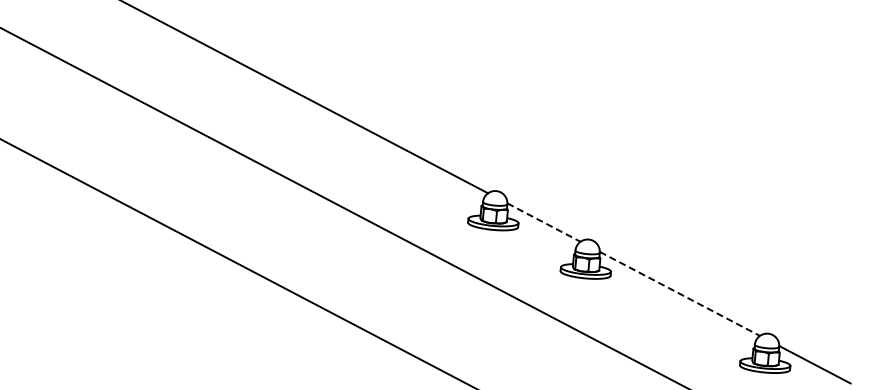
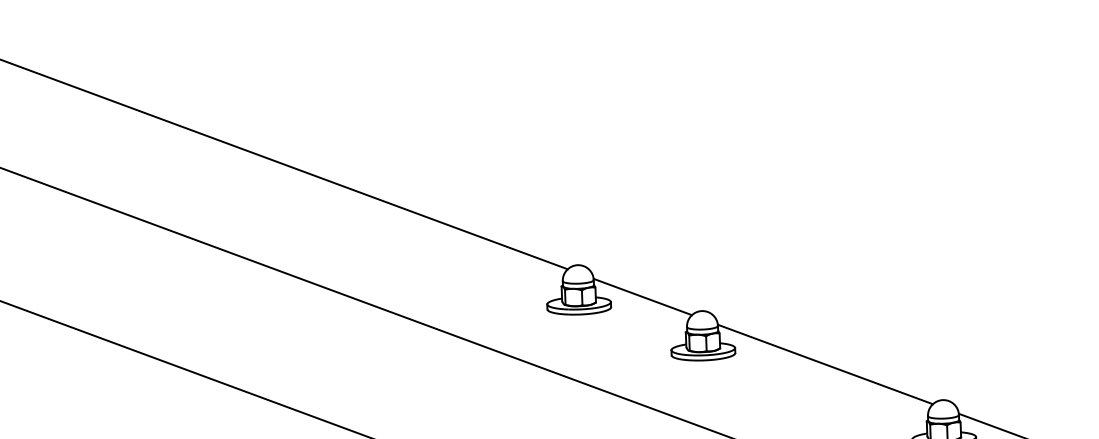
line: (544, 222) -> (643, 296), dashed -> solid
line: (680, 294) -> (826, 365), dashed -> solid

